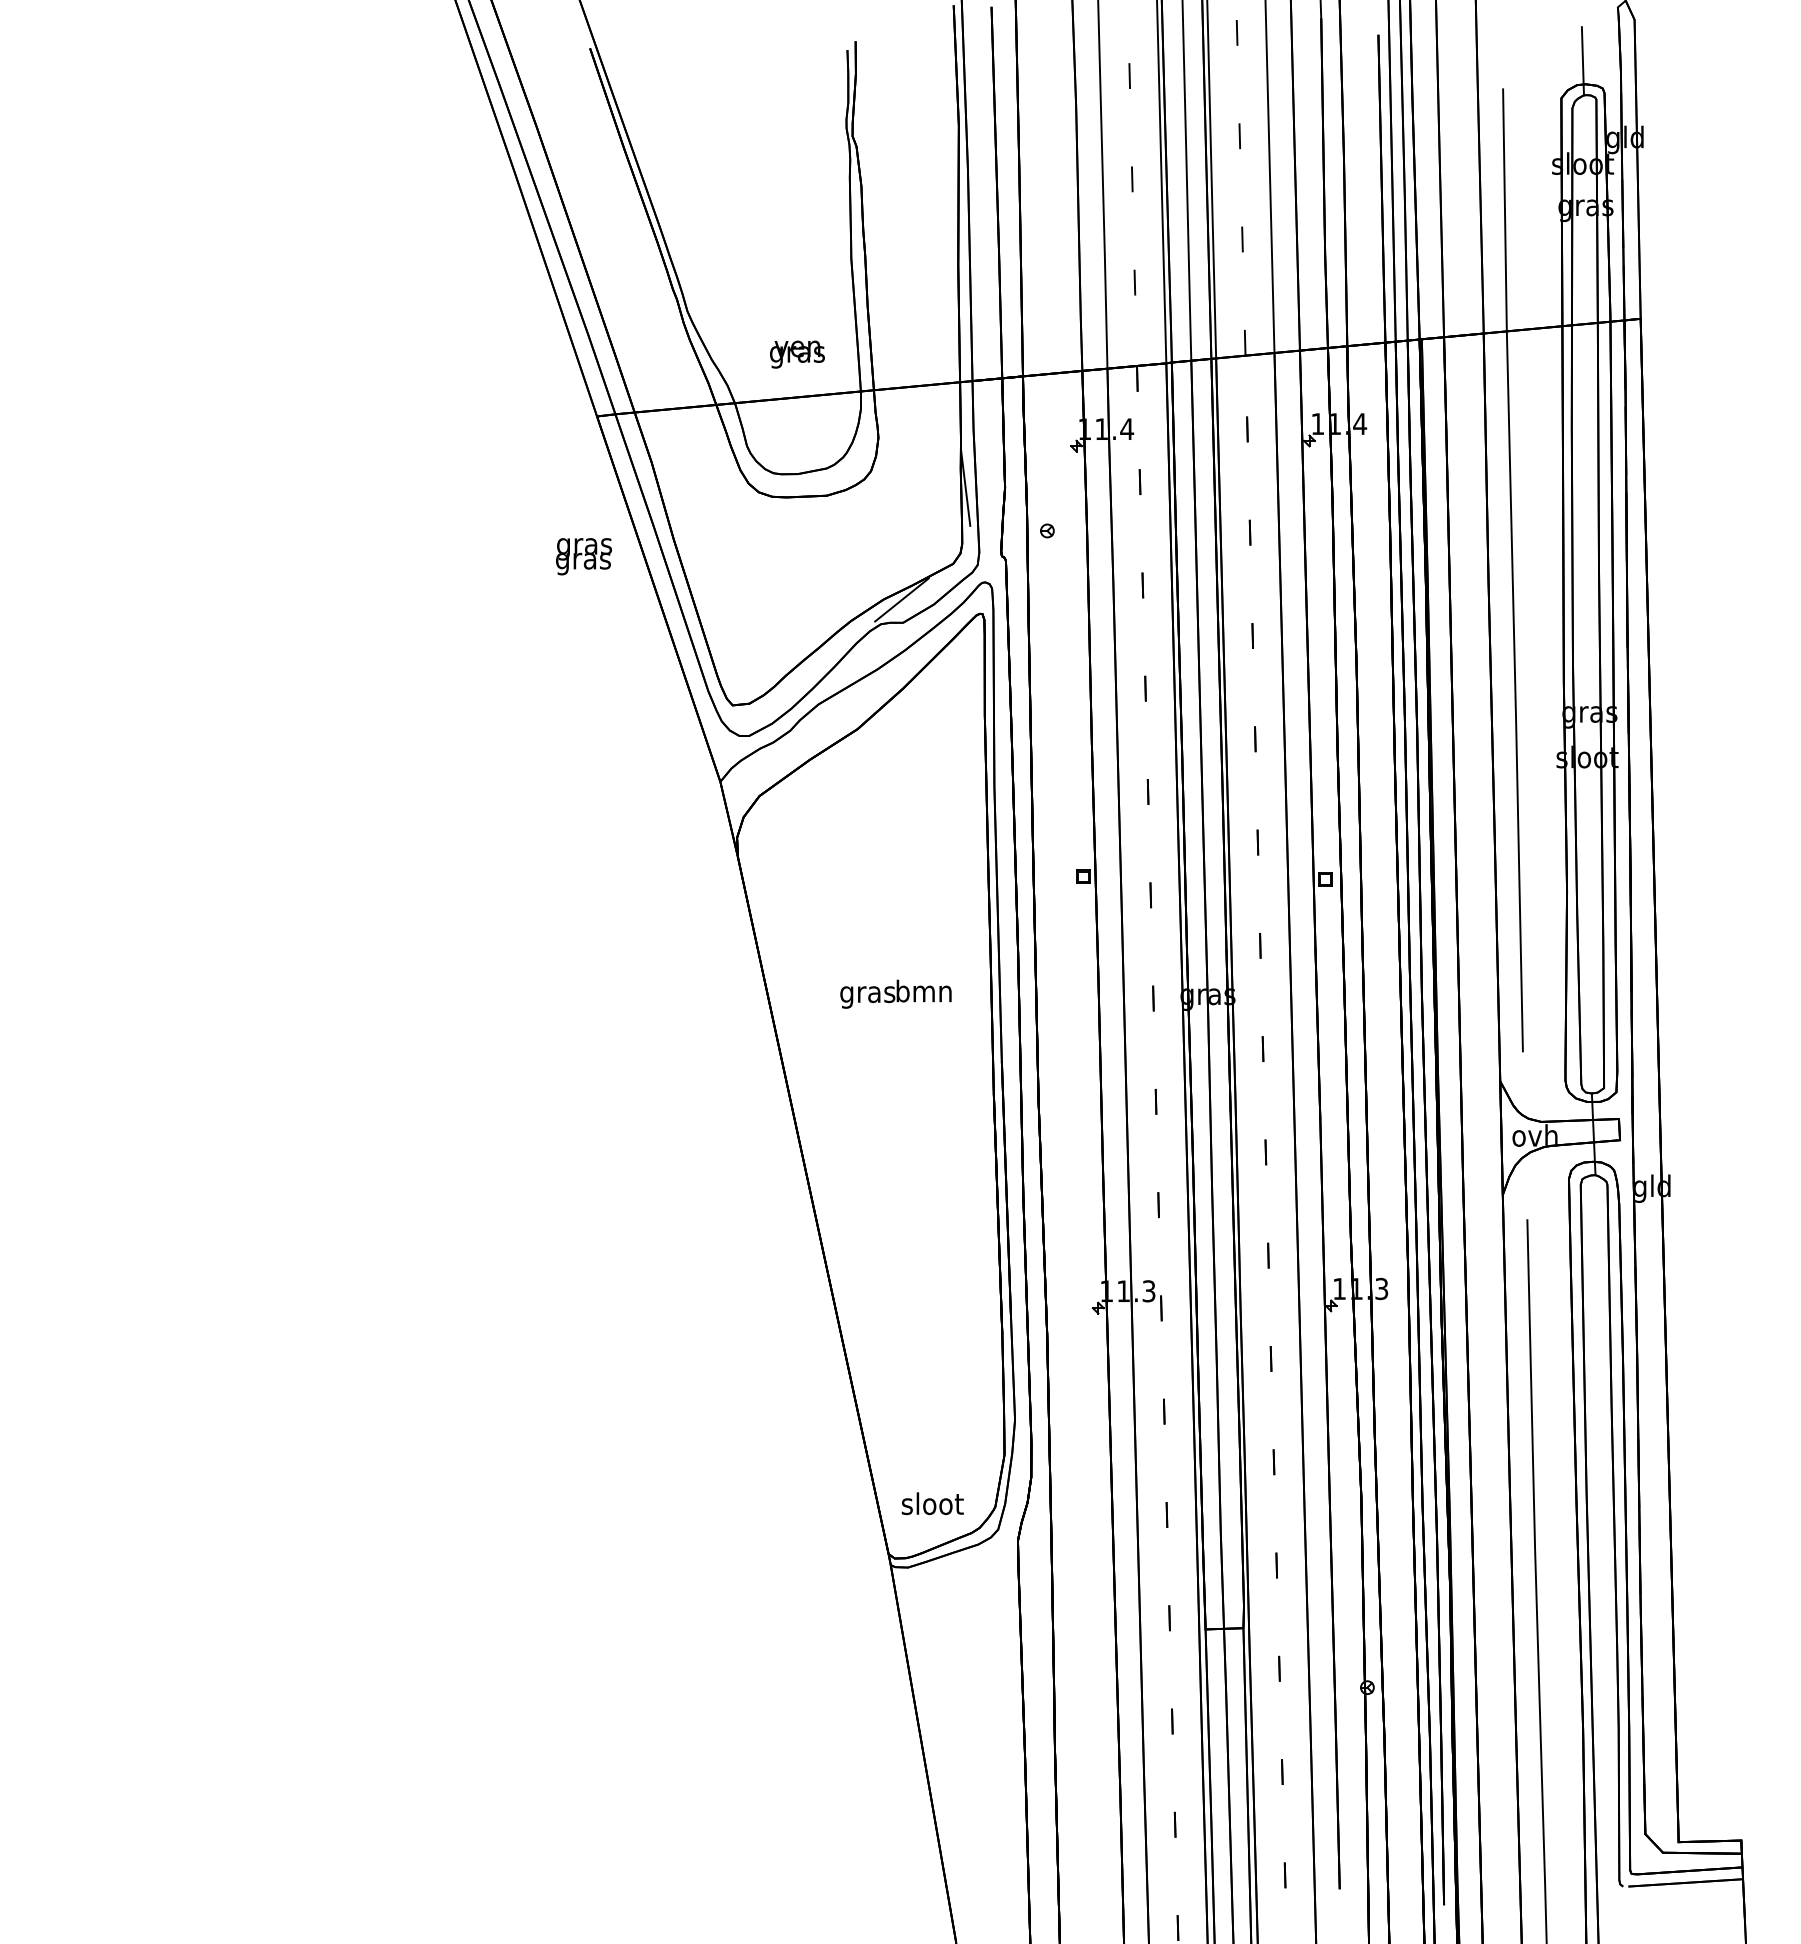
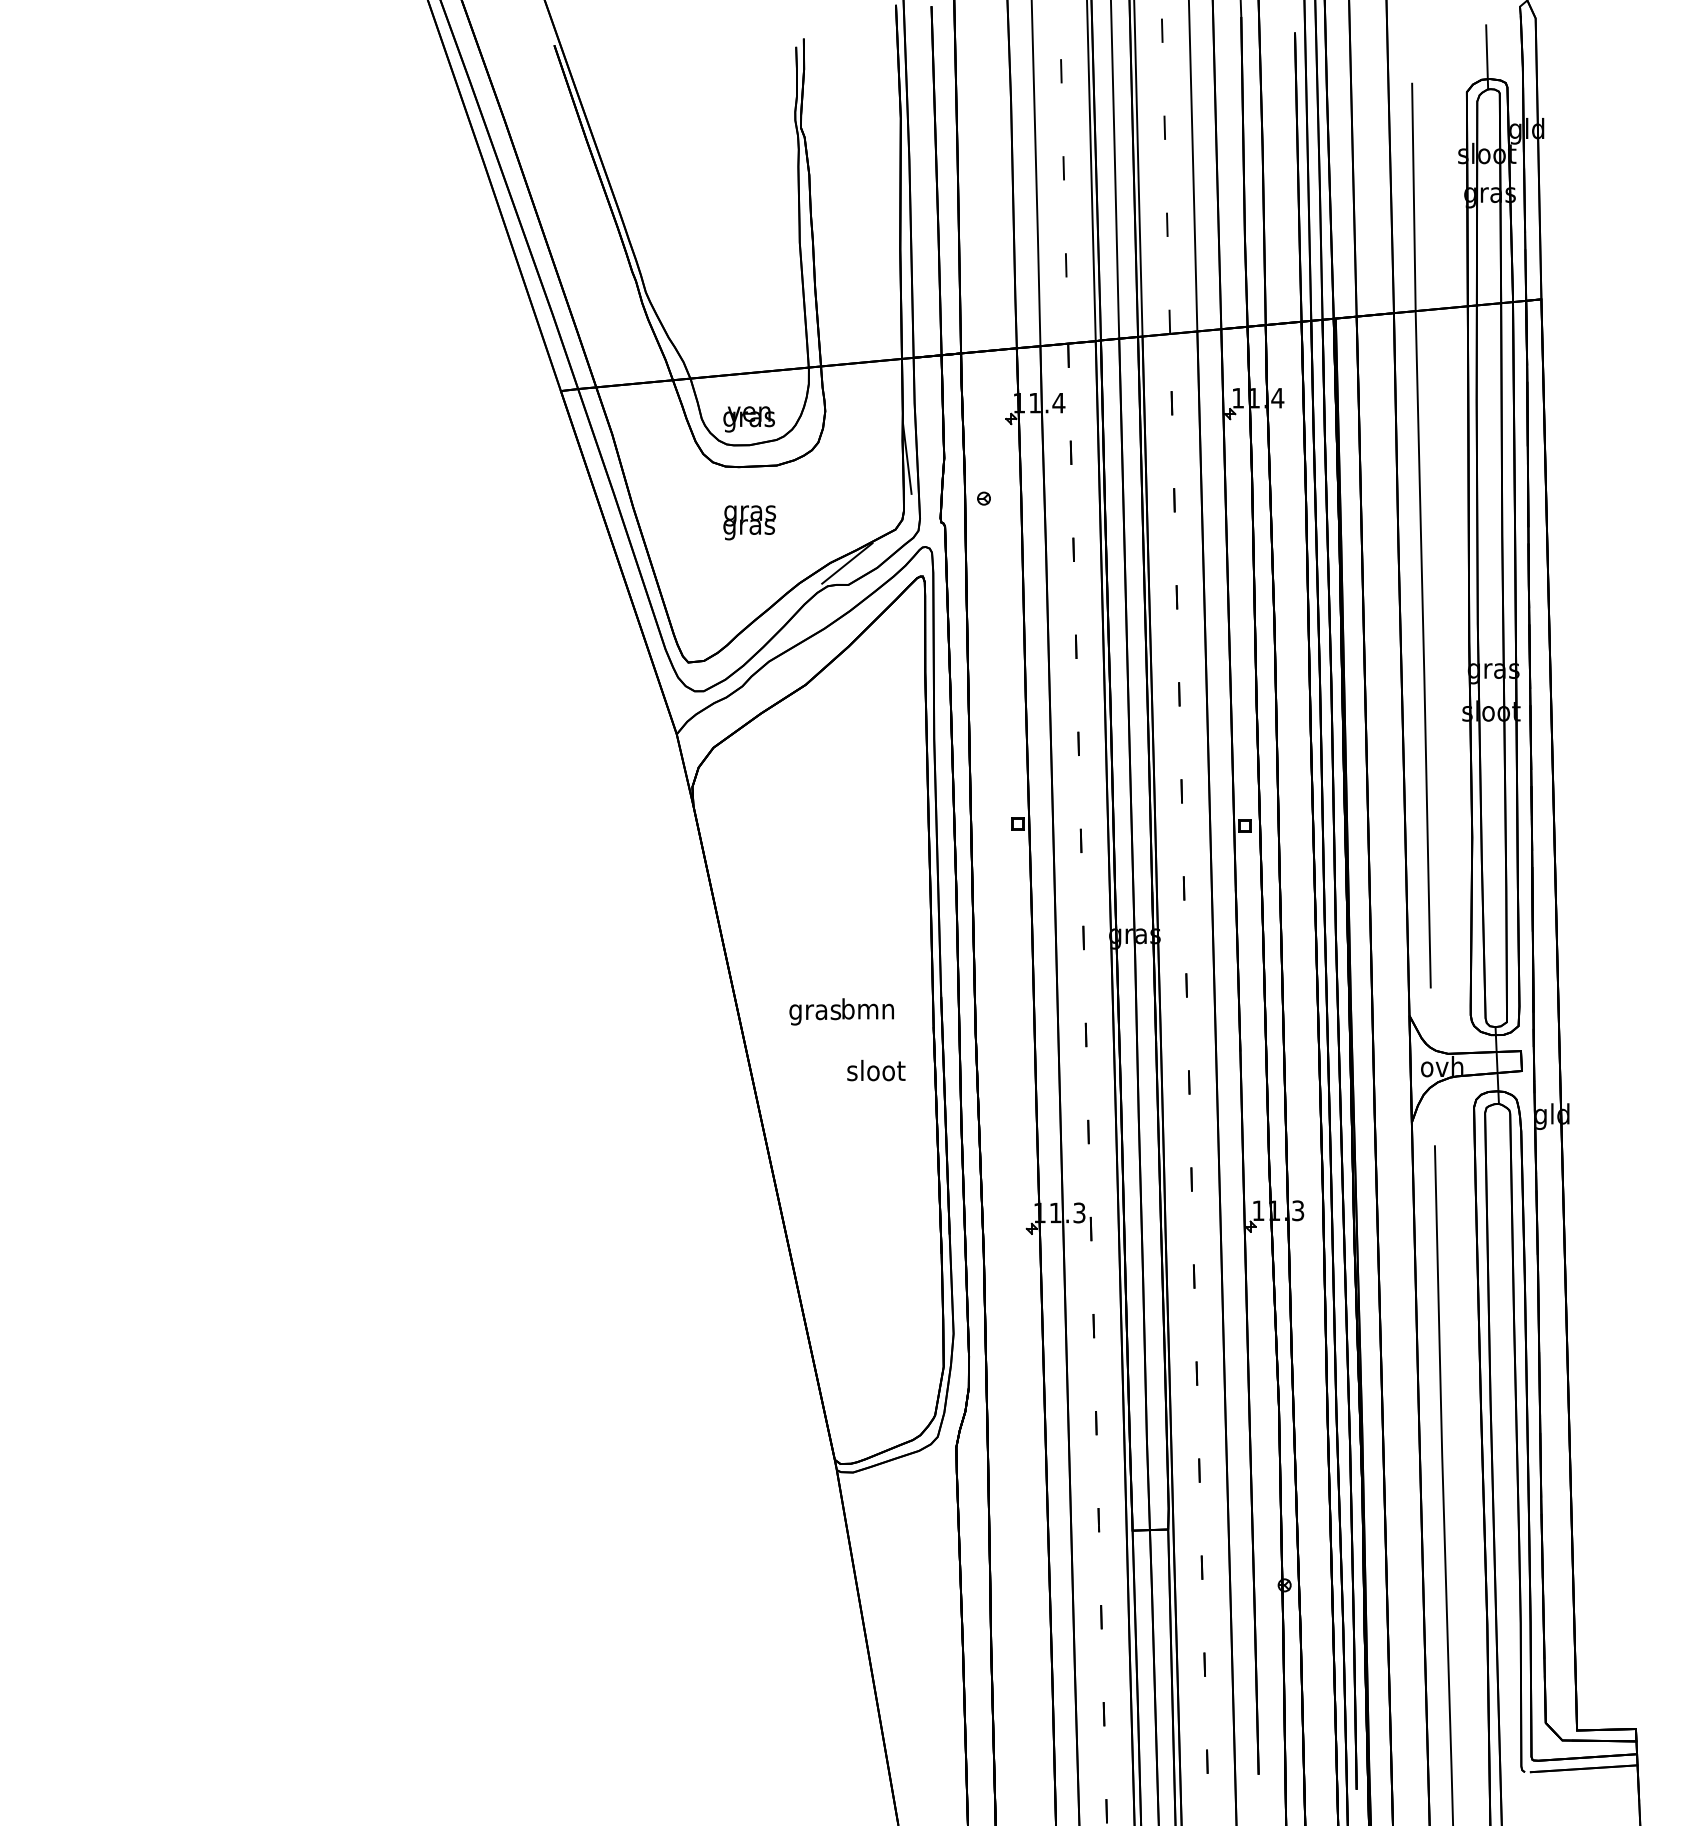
text: (797, 354) -> (749, 419), moved
text: (583, 556) -> (749, 522), moved
text: (895, 993) -> (841, 1011), moved
text: (932, 1503) -> (876, 1070), moved

